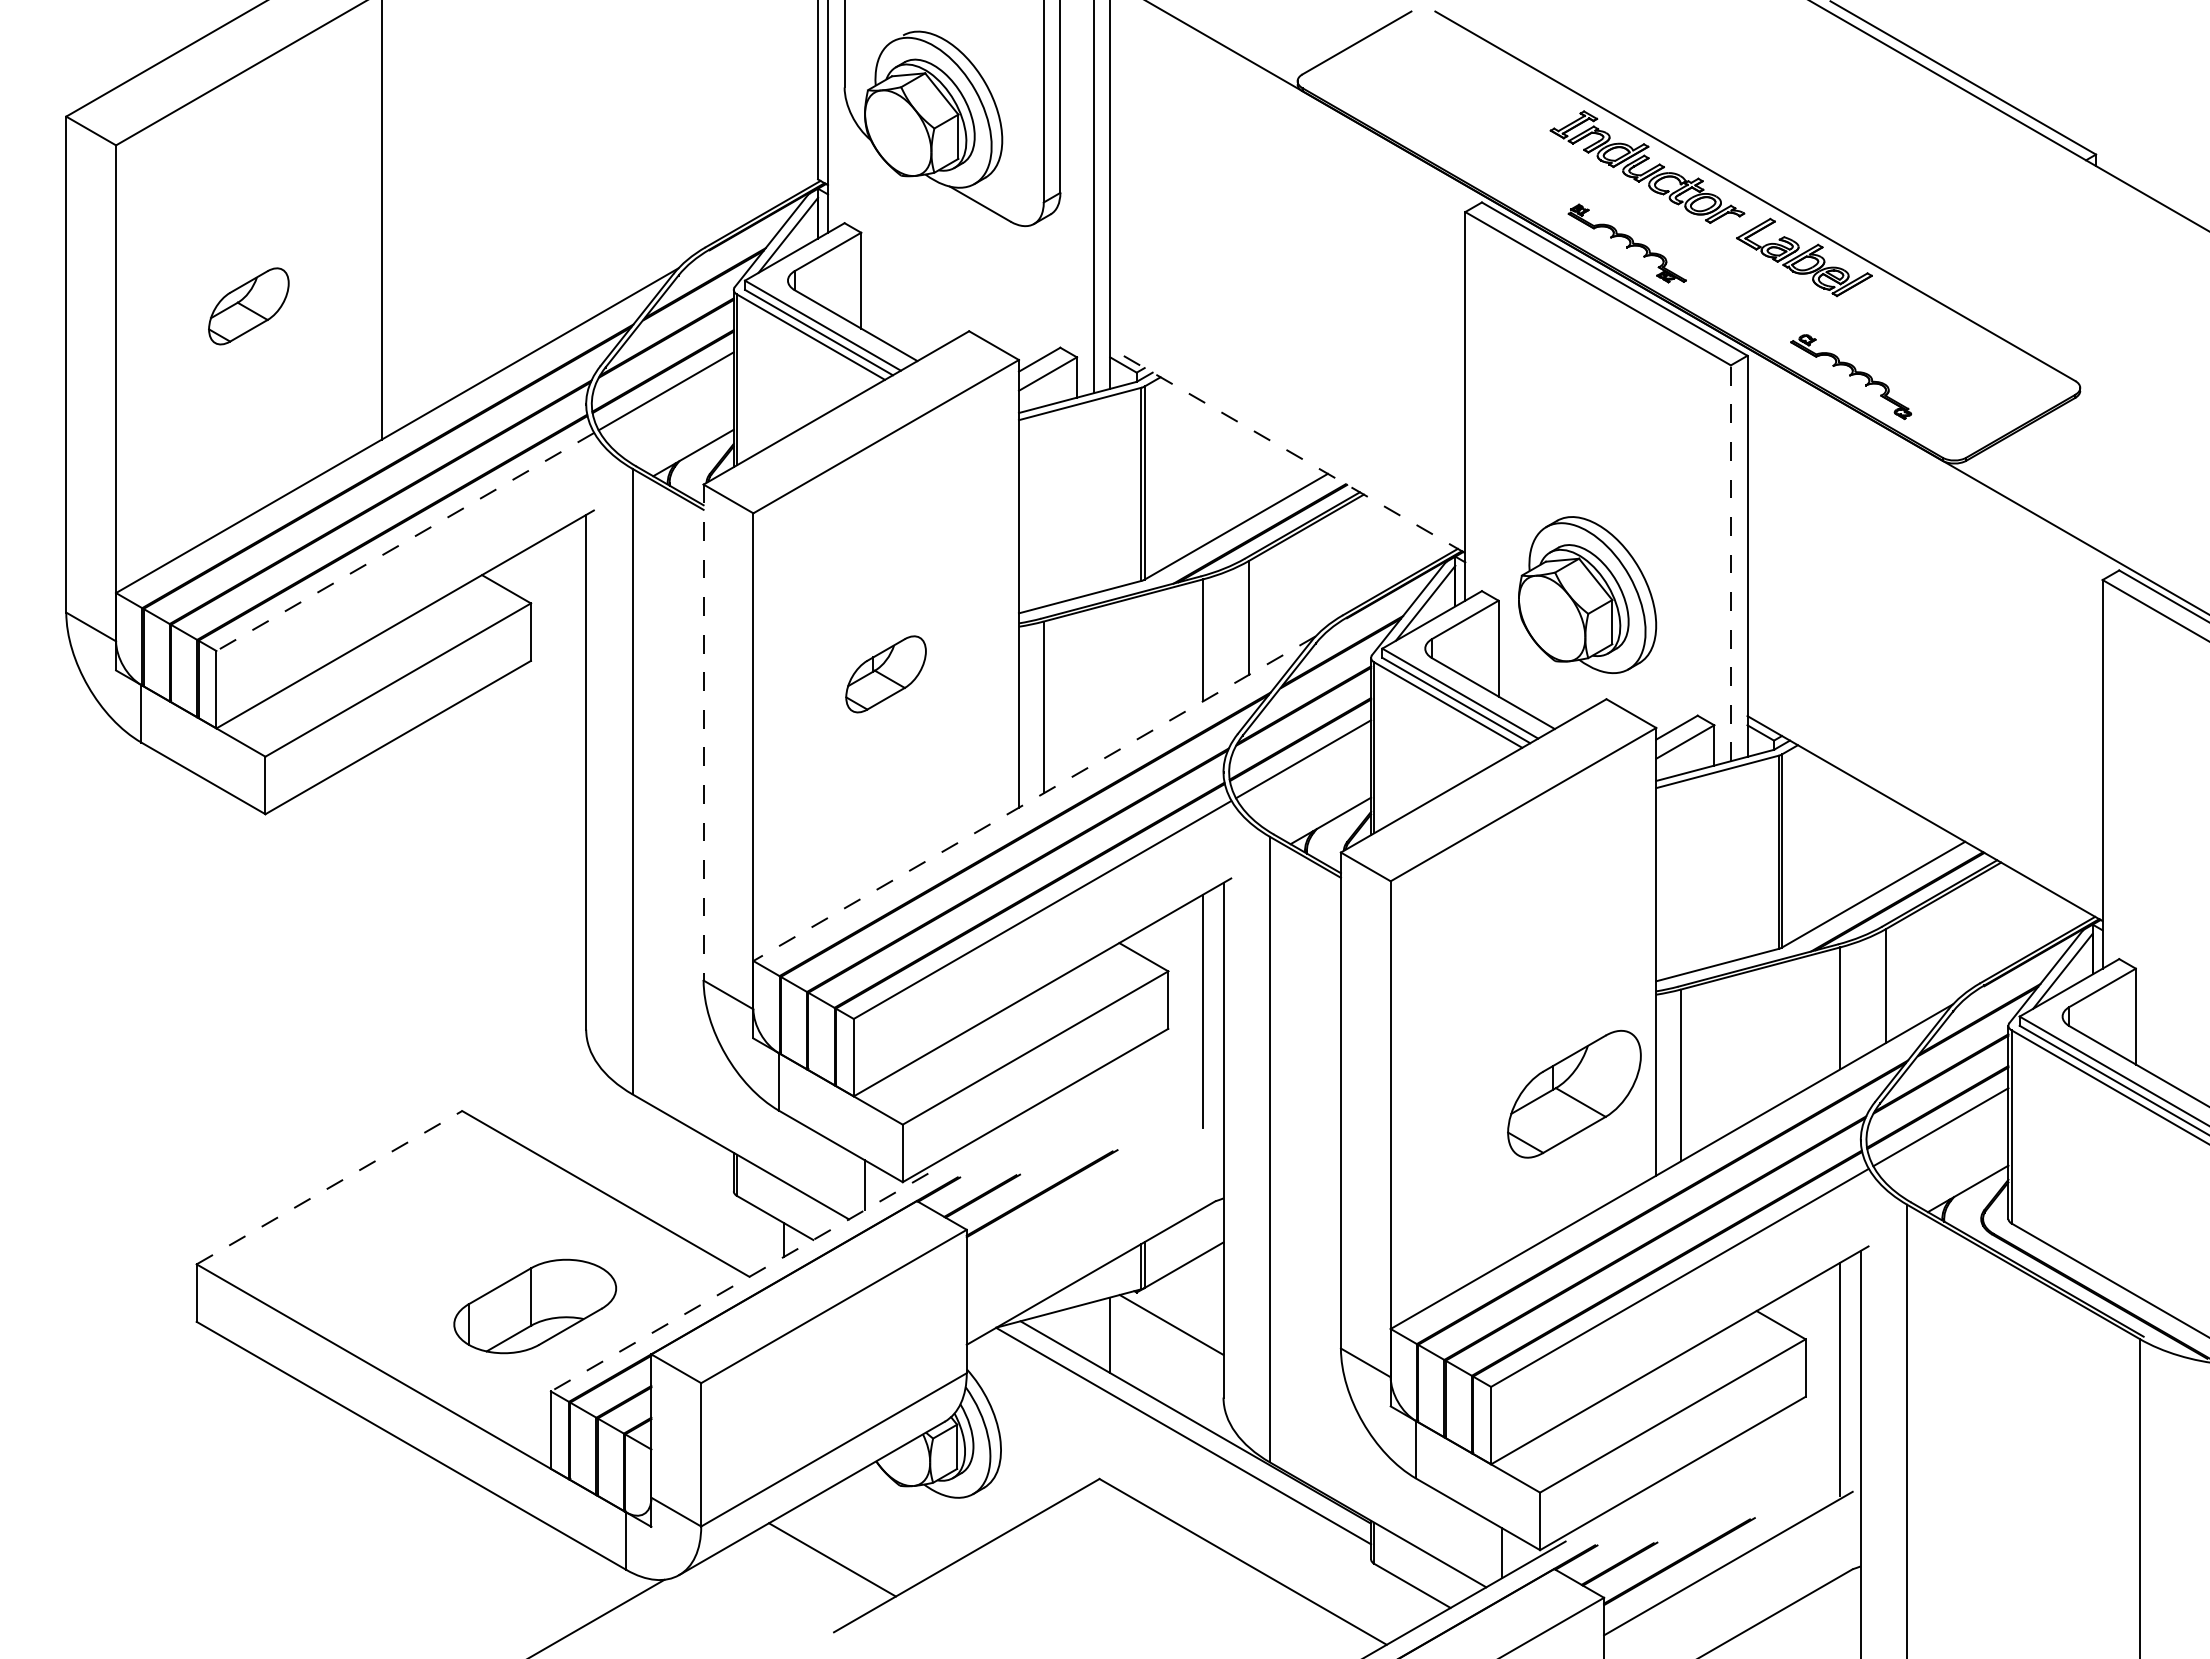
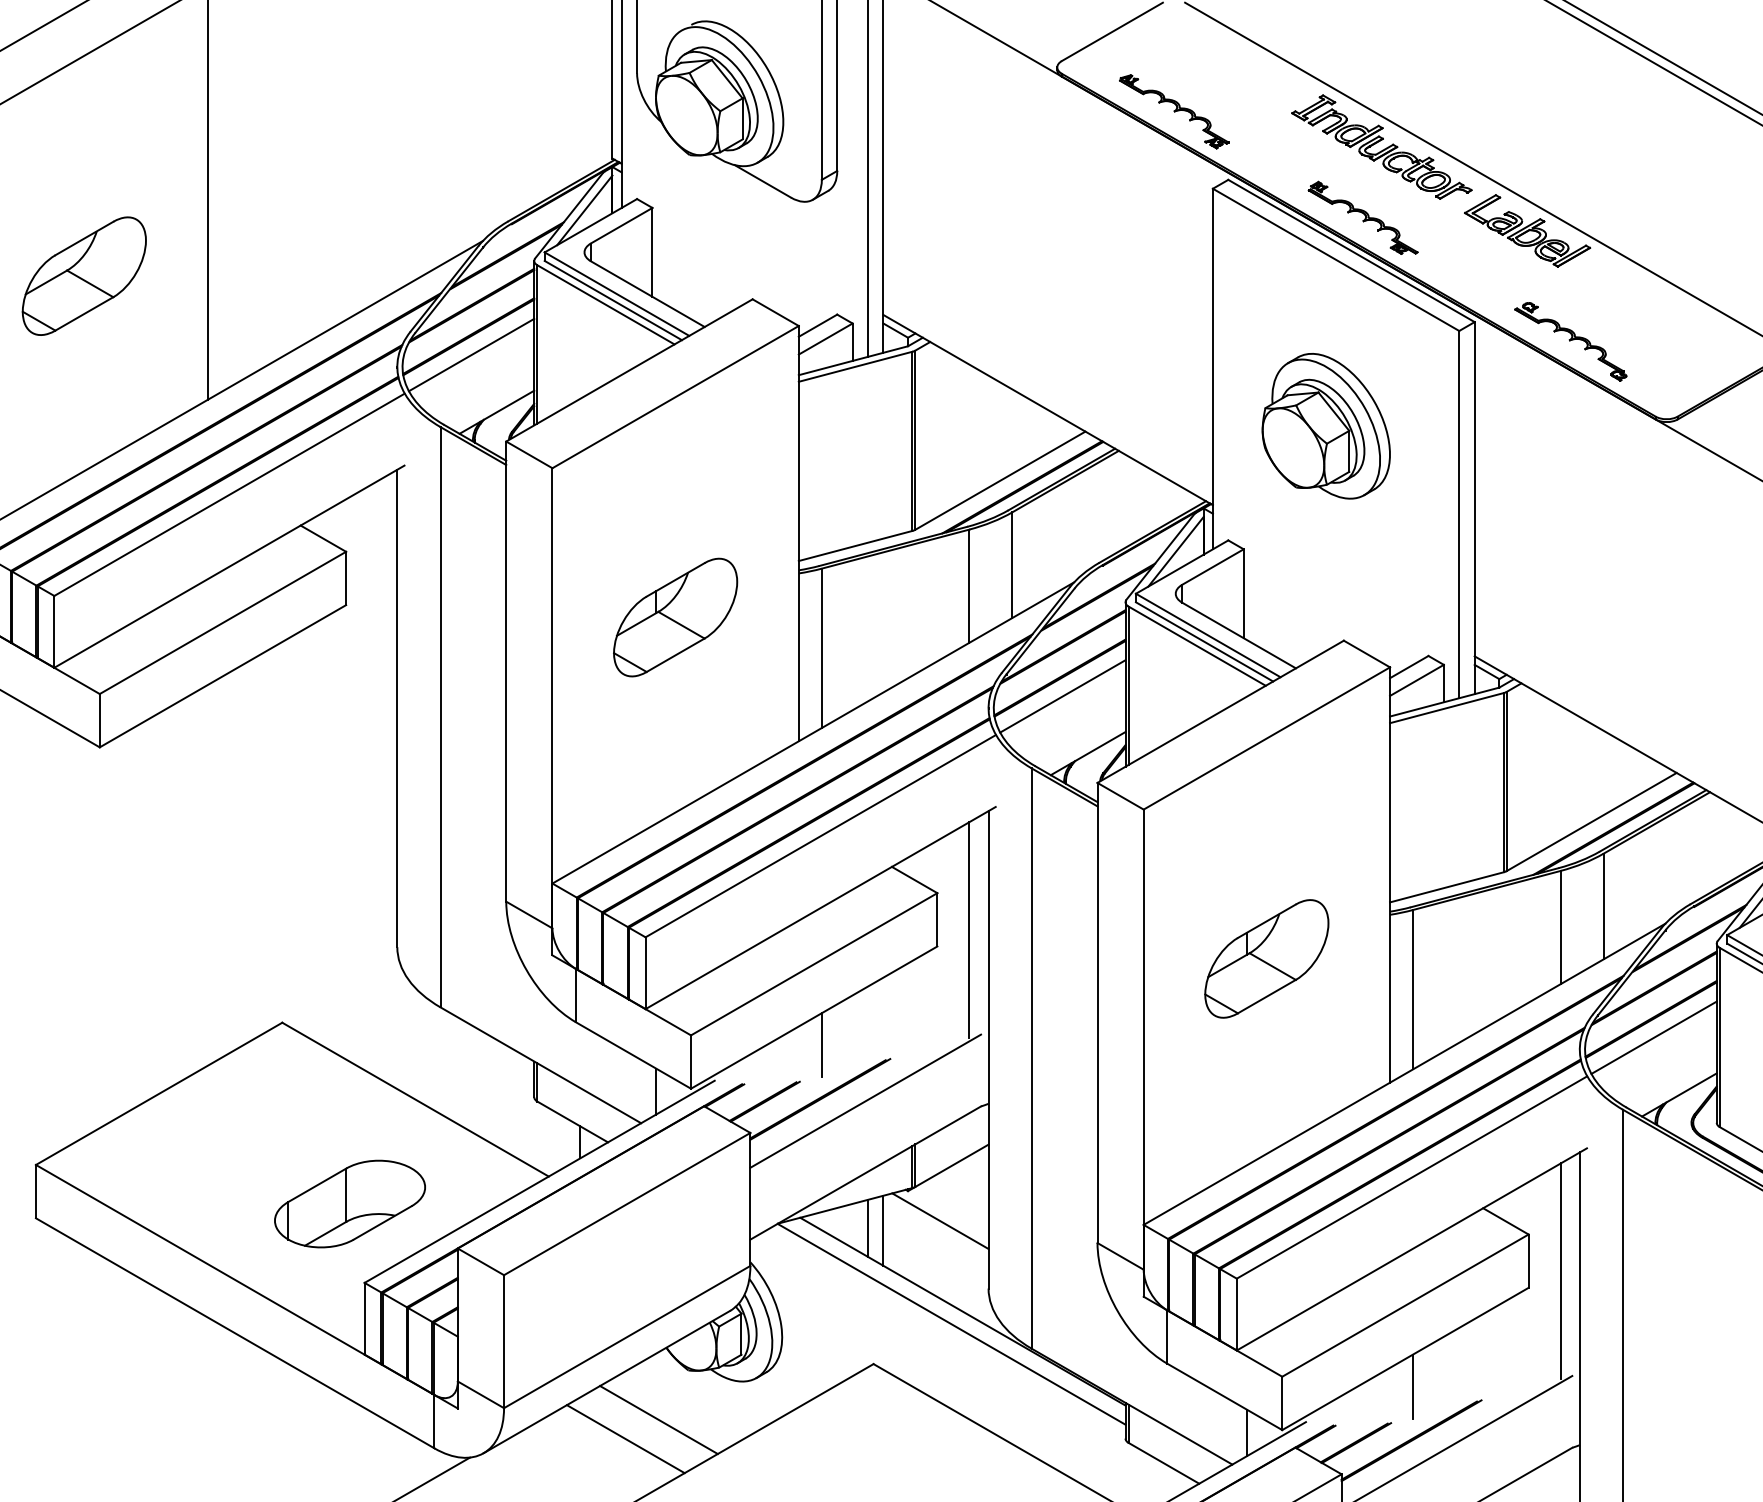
part: (1423, 128) -> (1174, 111), added
part: (248, 306) -> (84, 276), size x1.67
line: (1287, 450) -> (1047, 409), dashed -> solid
line: (405, 542) -> (229, 495), dashed -> solid
line: (1730, 563) -> (1458, 514), dashed -> solid
part: (1587, 595) -> (1326, 426), moved
part: (885, 674) -> (675, 617), size x1.67
line: (703, 732) -> (506, 671), dashed -> solid
line: (1034, 798) -> (813, 732), dashed -> solid
part: (1574, 1093) -> (1266, 958), moved
line: (1043, 1134) -> (821, 1044), added
line: (329, 1187) -> (159, 1093), dashed -> solid
line: (1090, 1195) -> (865, 1101), added
line: (739, 1282) -> (539, 1181), dashed -> solid
line: (1093, 1332) -> (867, 1228), added
line: (1680, 1502) -> (1412, 1385), added
line: (867, 1538) -> (658, 1419), added

